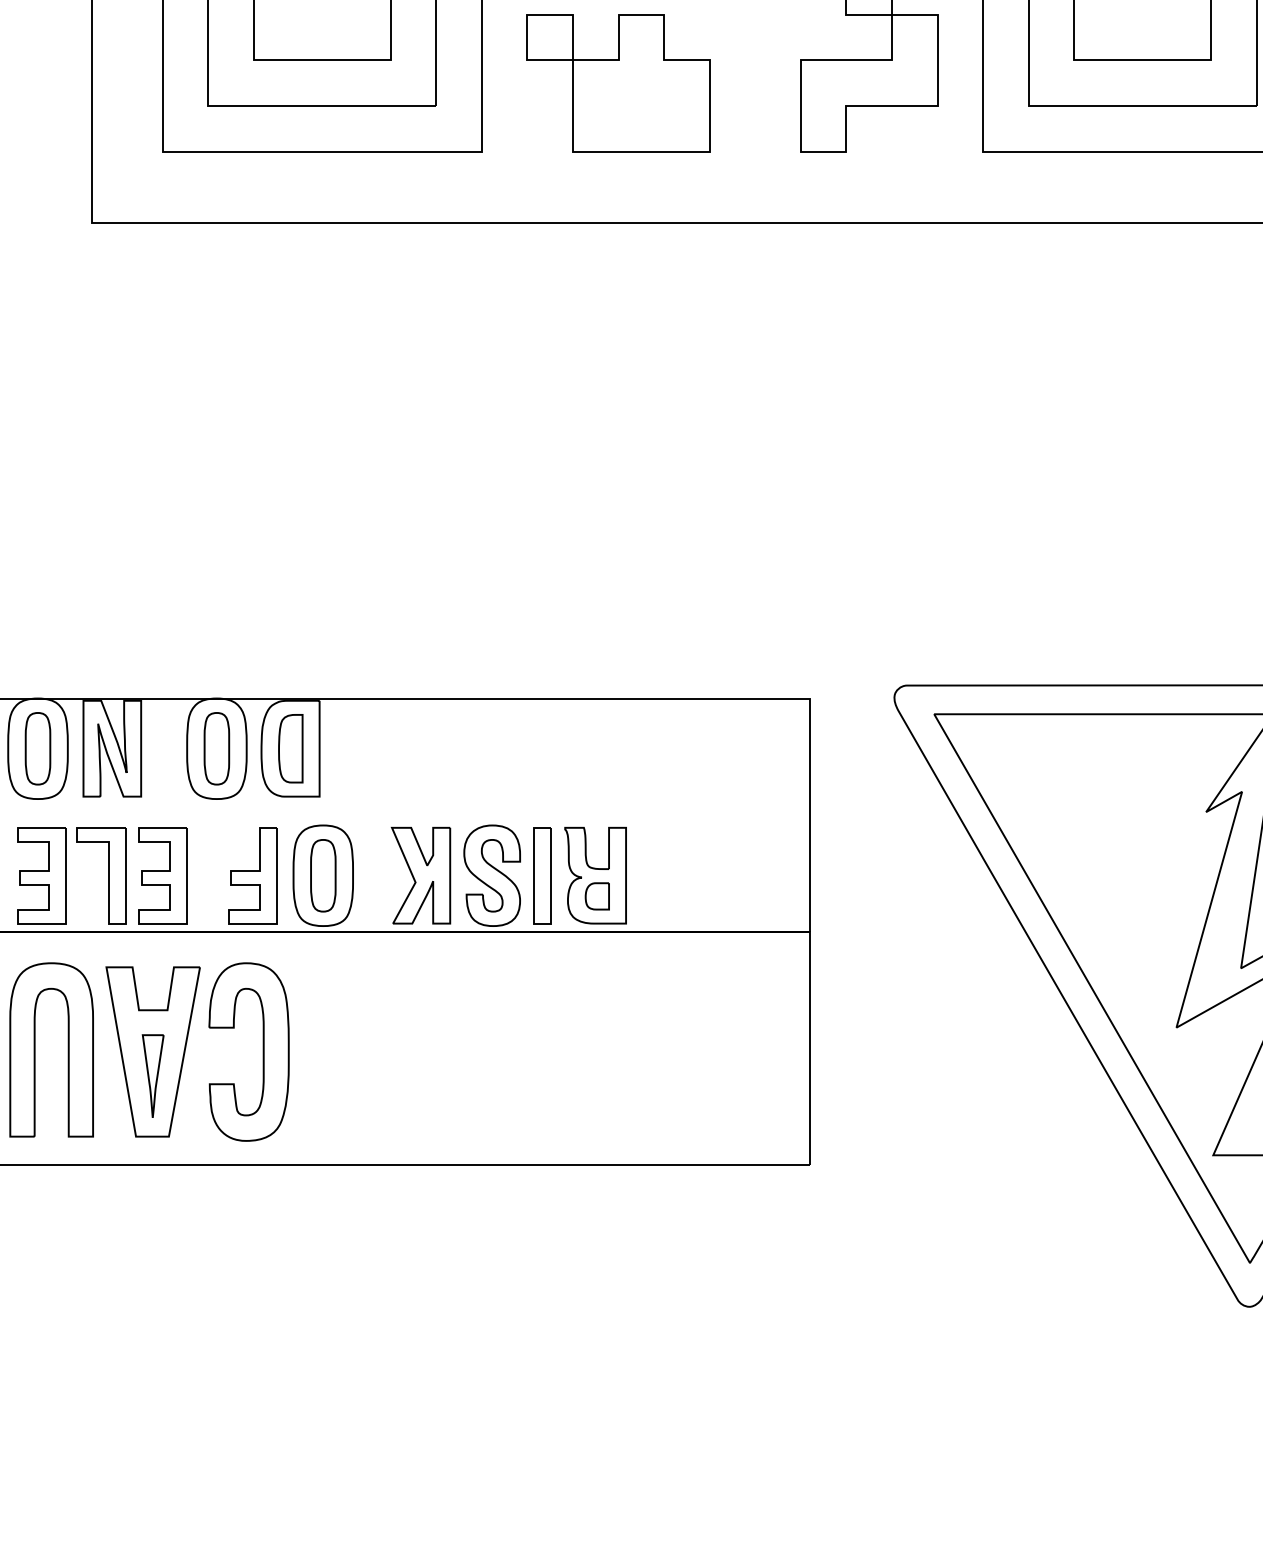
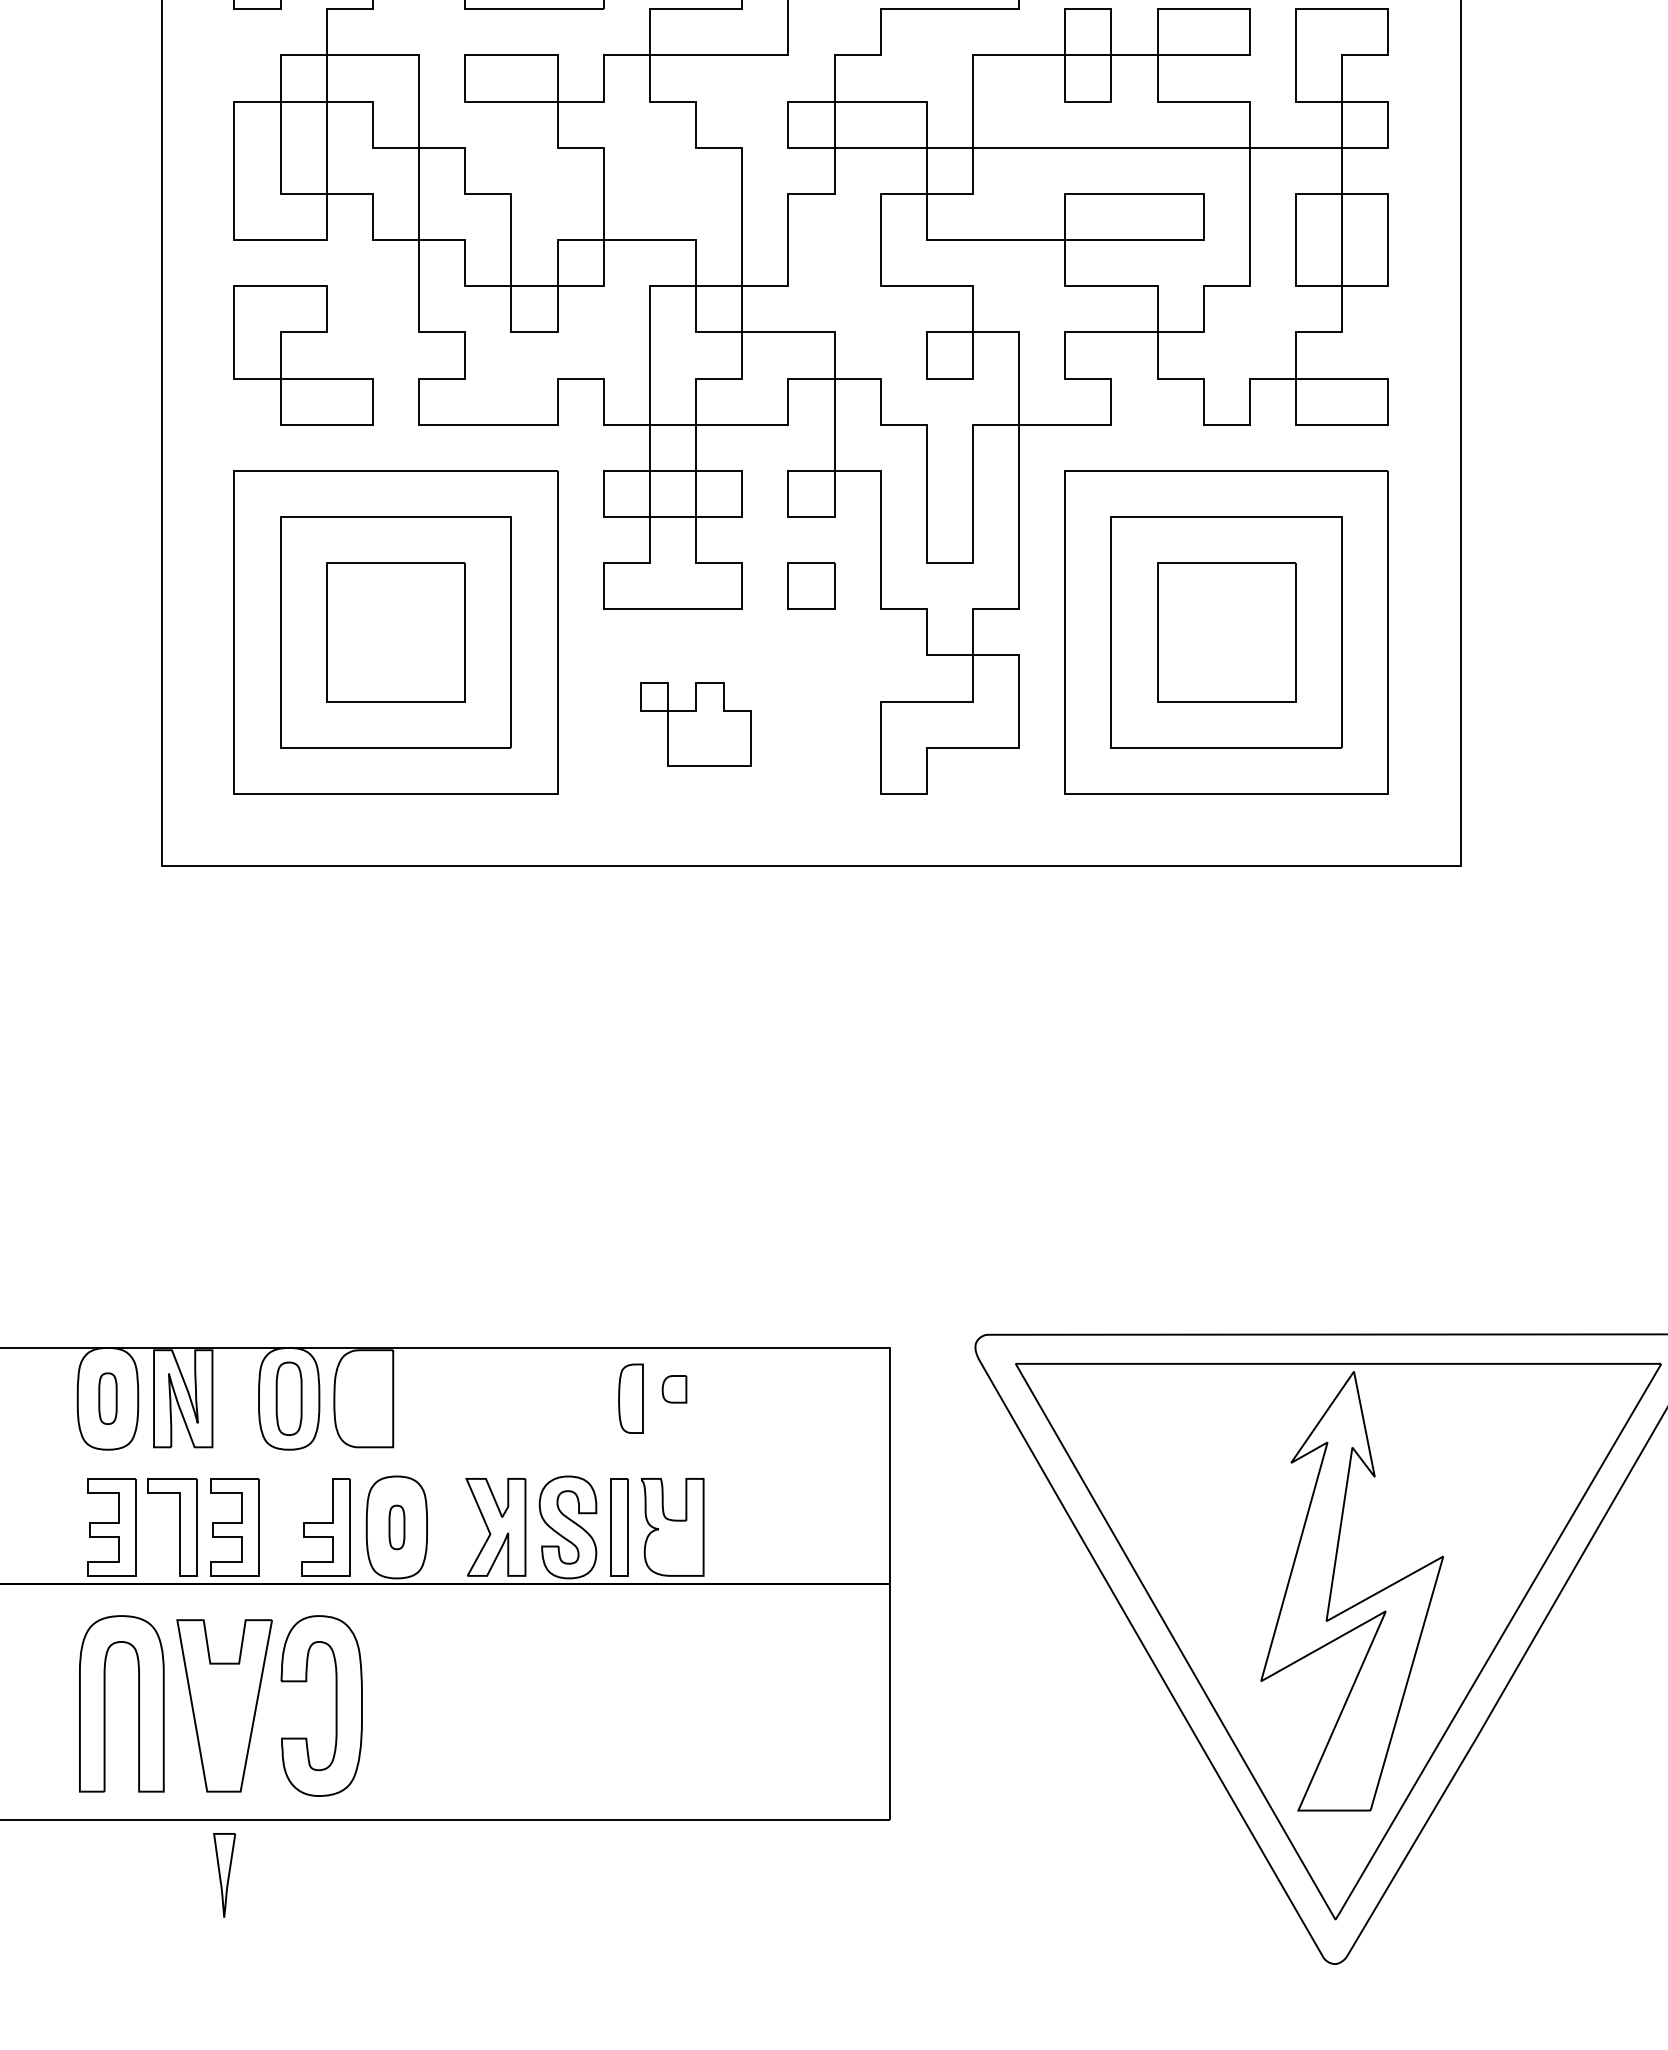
part: (618, 83) -> (695, 724), size x0.6
part: (37, 748) -> (107, 1398), size x0.7
part: (290, 748) -> (630, 1398), moved
part: (322, 875) -> (396, 1527), size x0.6
part: (597, 896) -> (674, 1389), moved
part: (153, 1076) -> (224, 1875), moved

